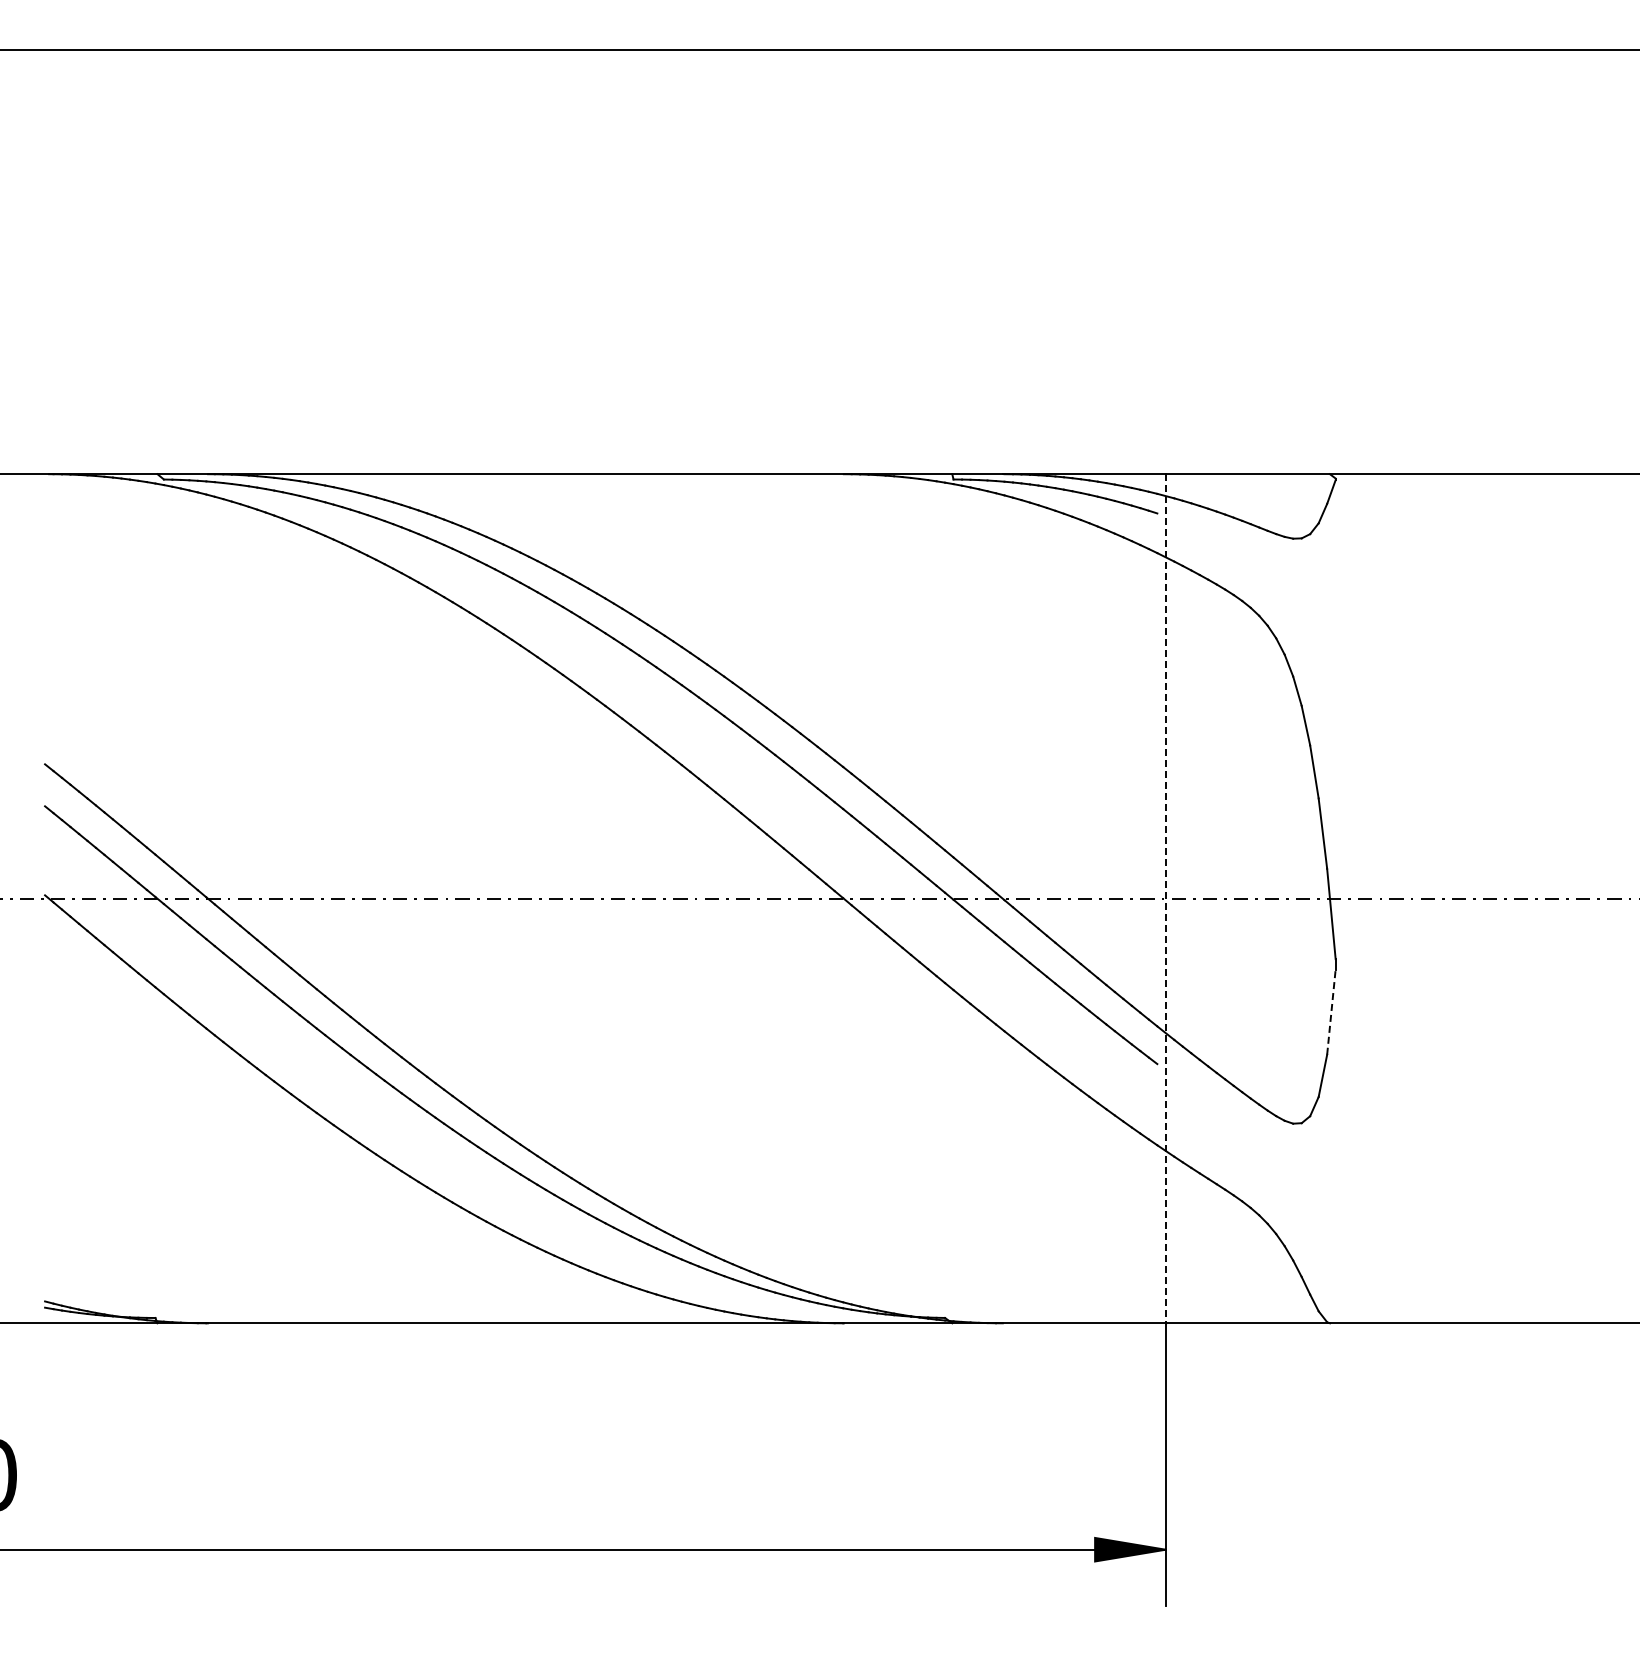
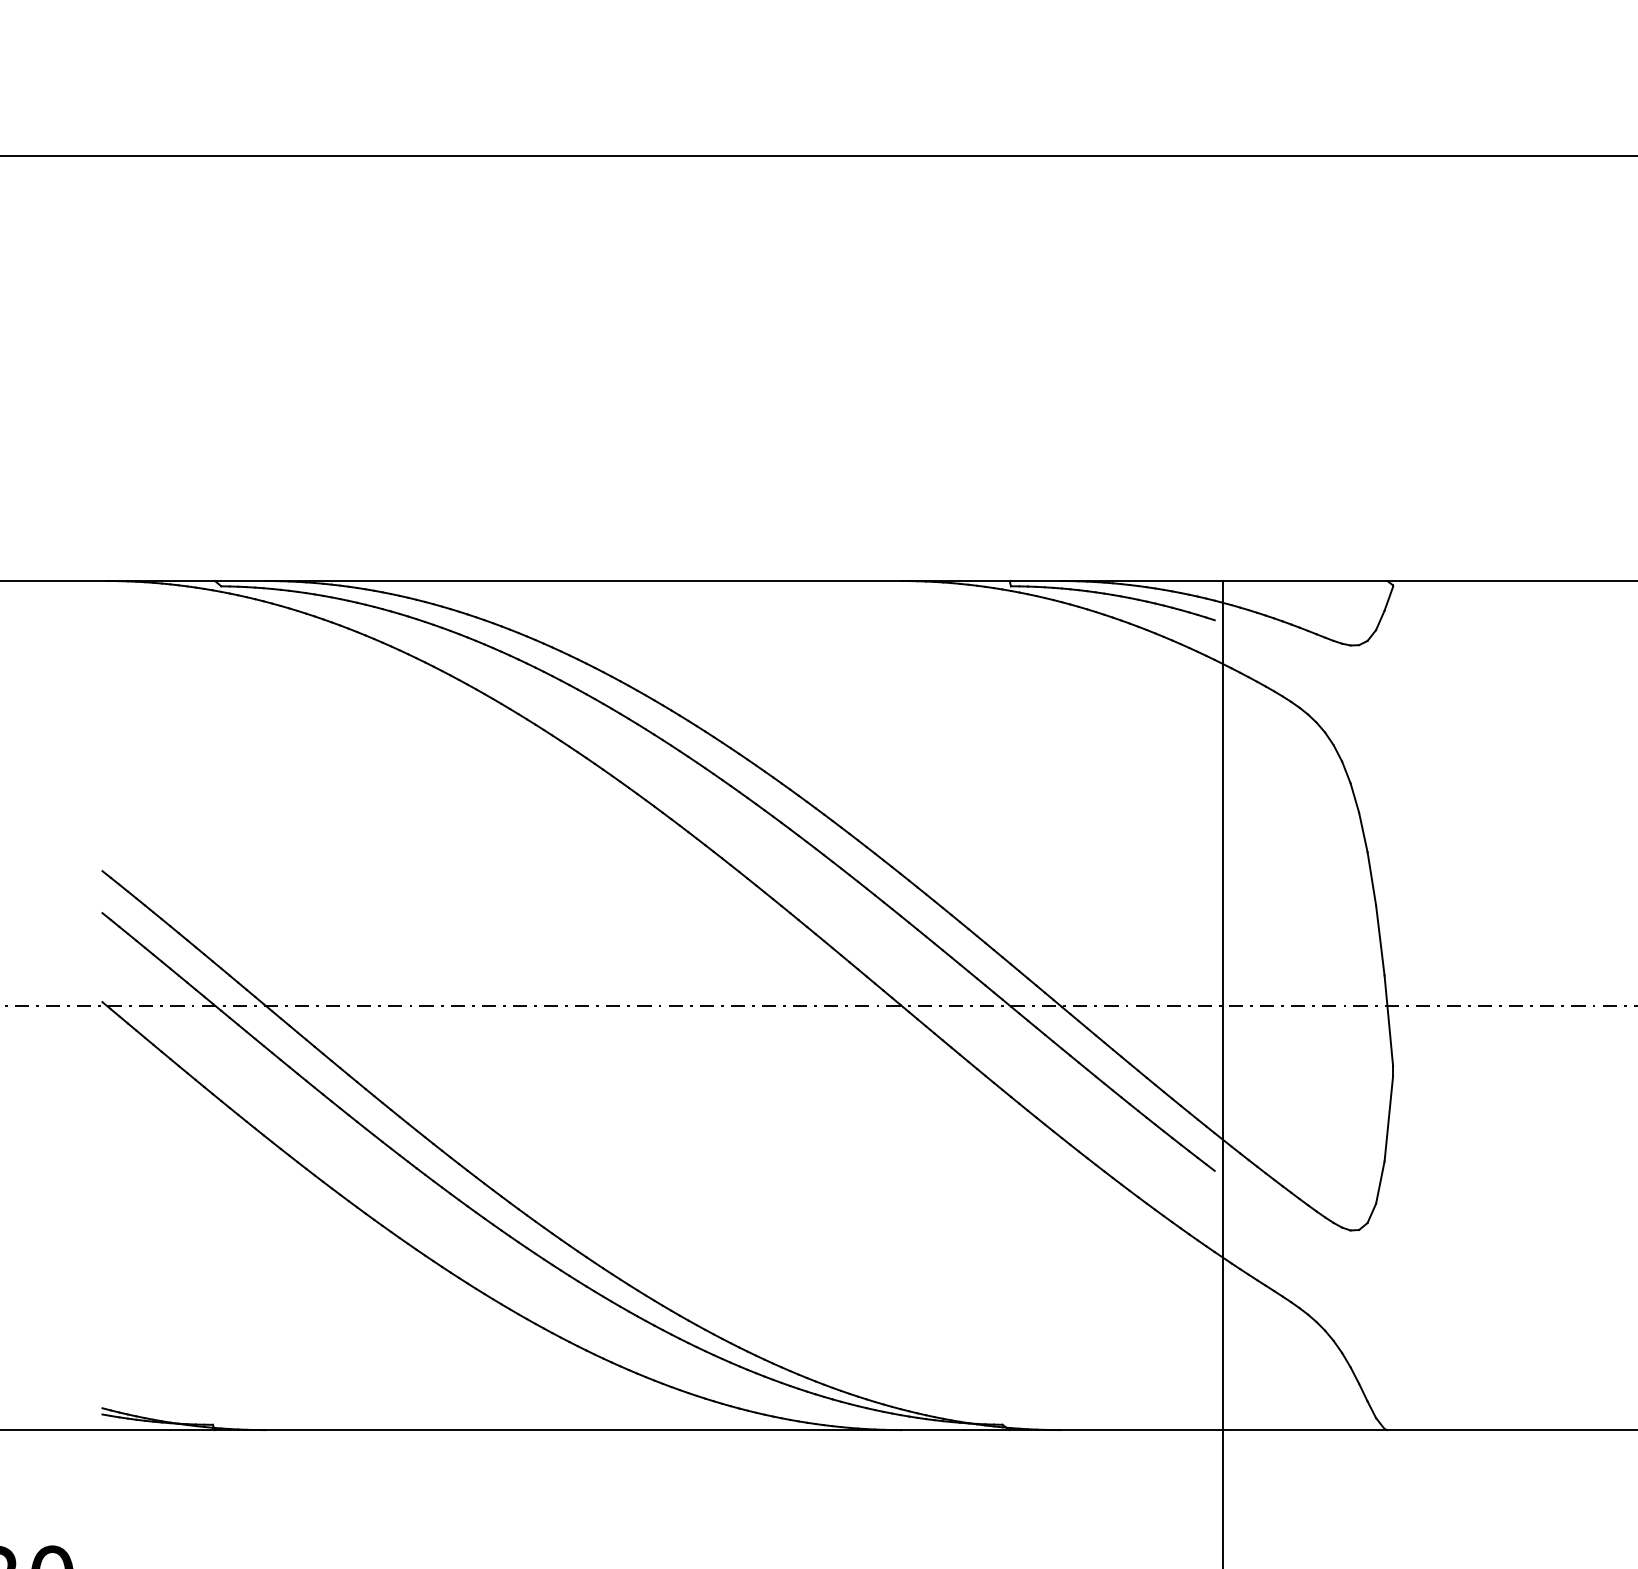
line: (1165, 898) -> (1222, 1005), dashed -> solid
line: (1331, 1012) -> (1388, 1119), dashed -> solid

